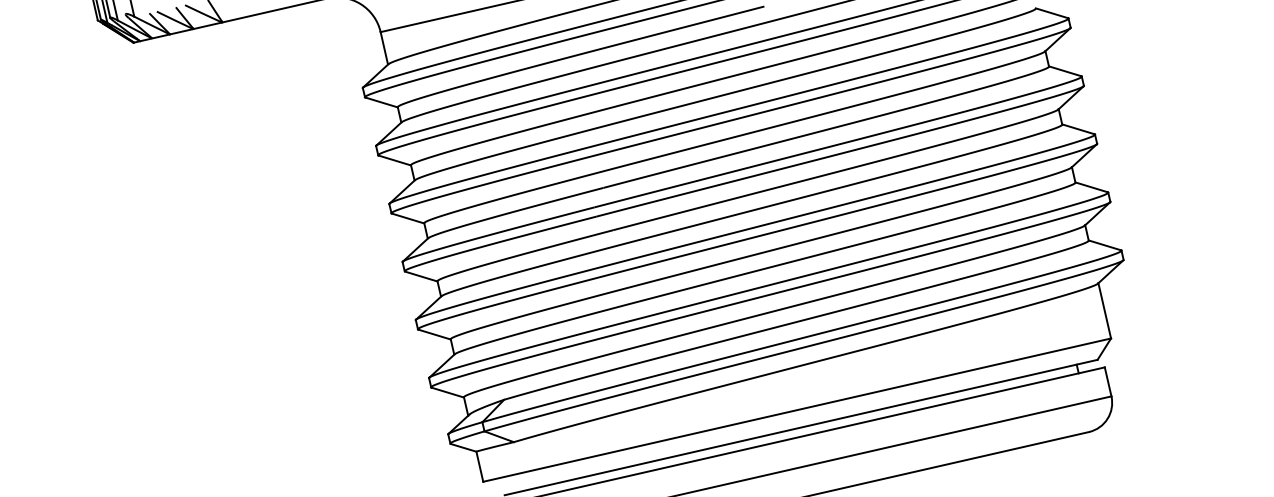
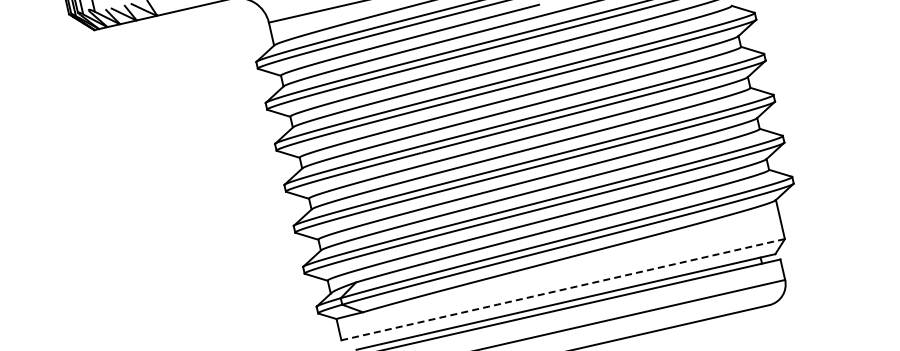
line: (796, 409) -> (562, 289), solid -> dashed

